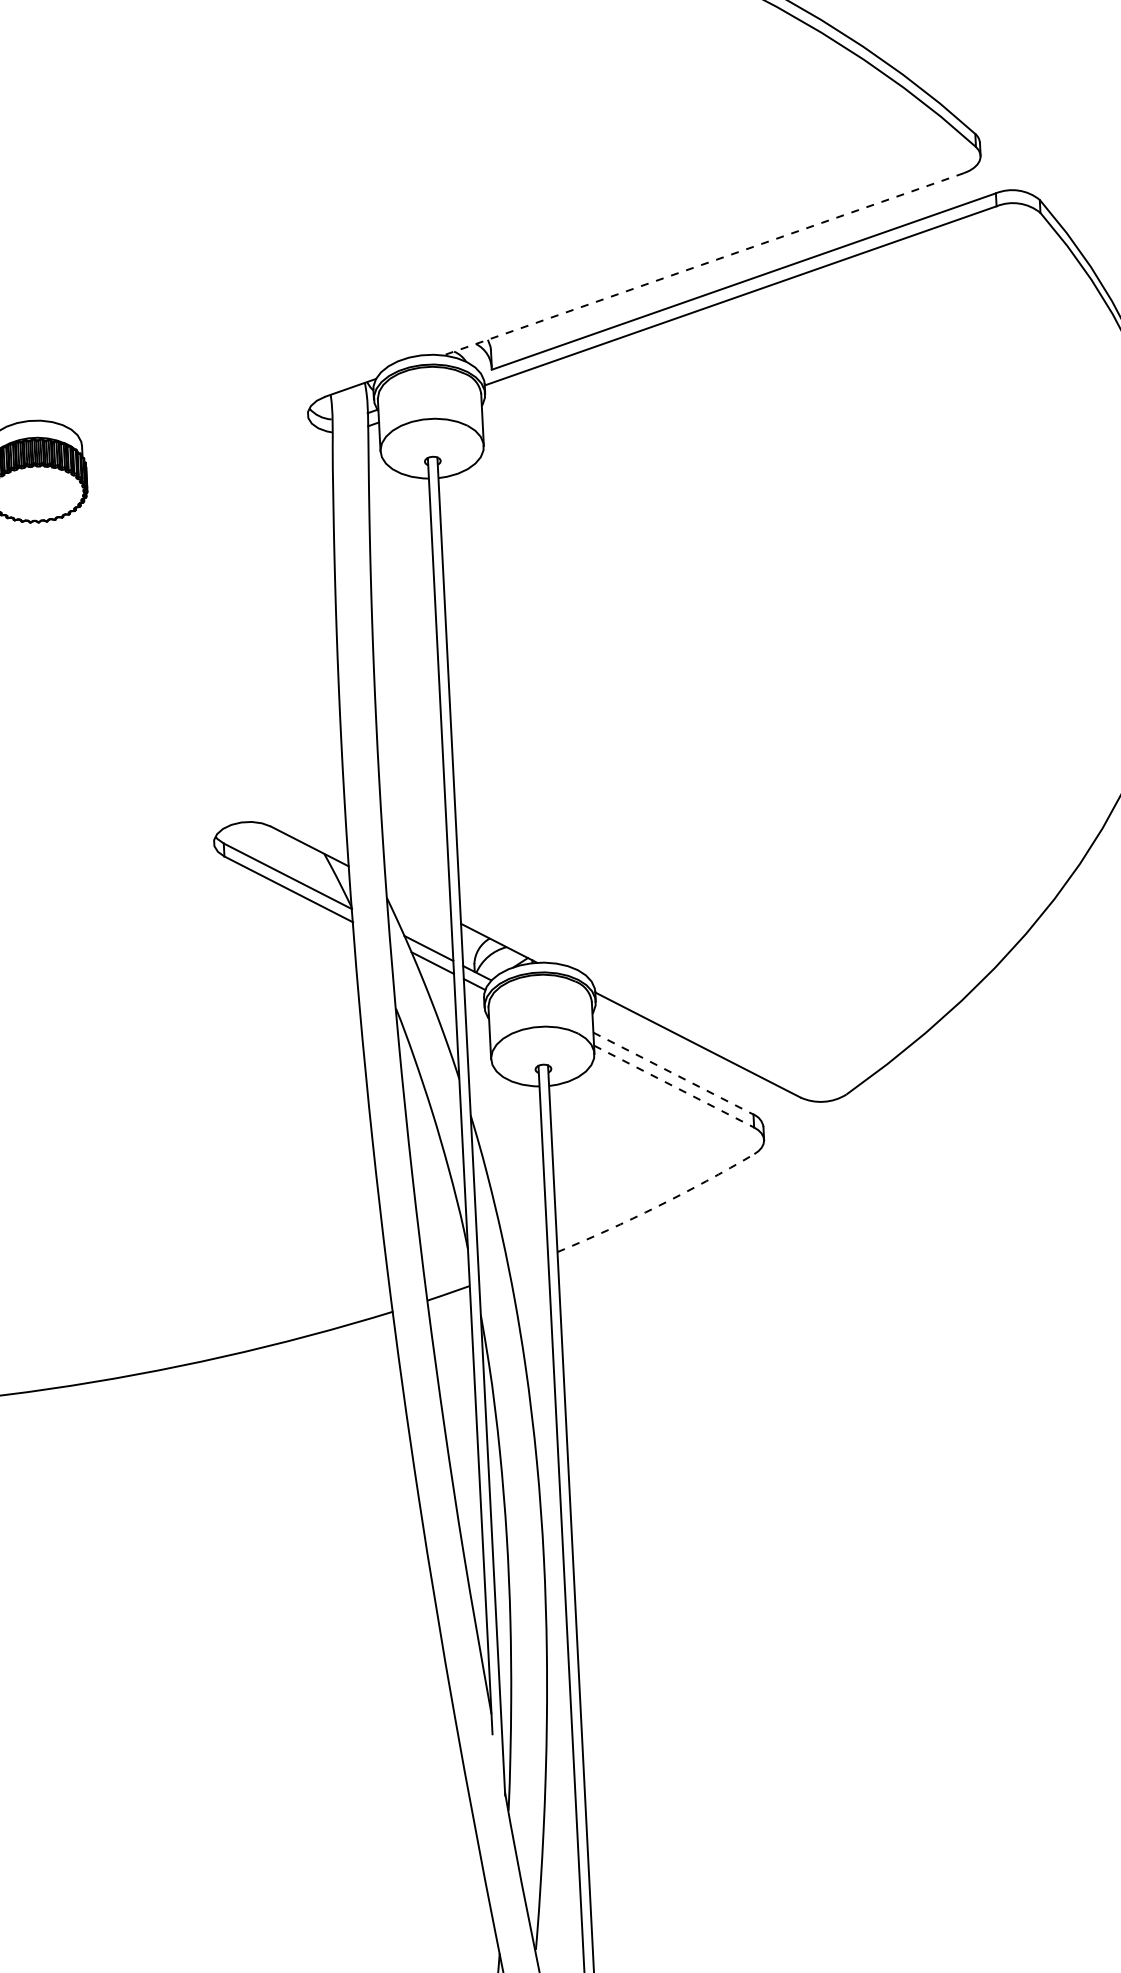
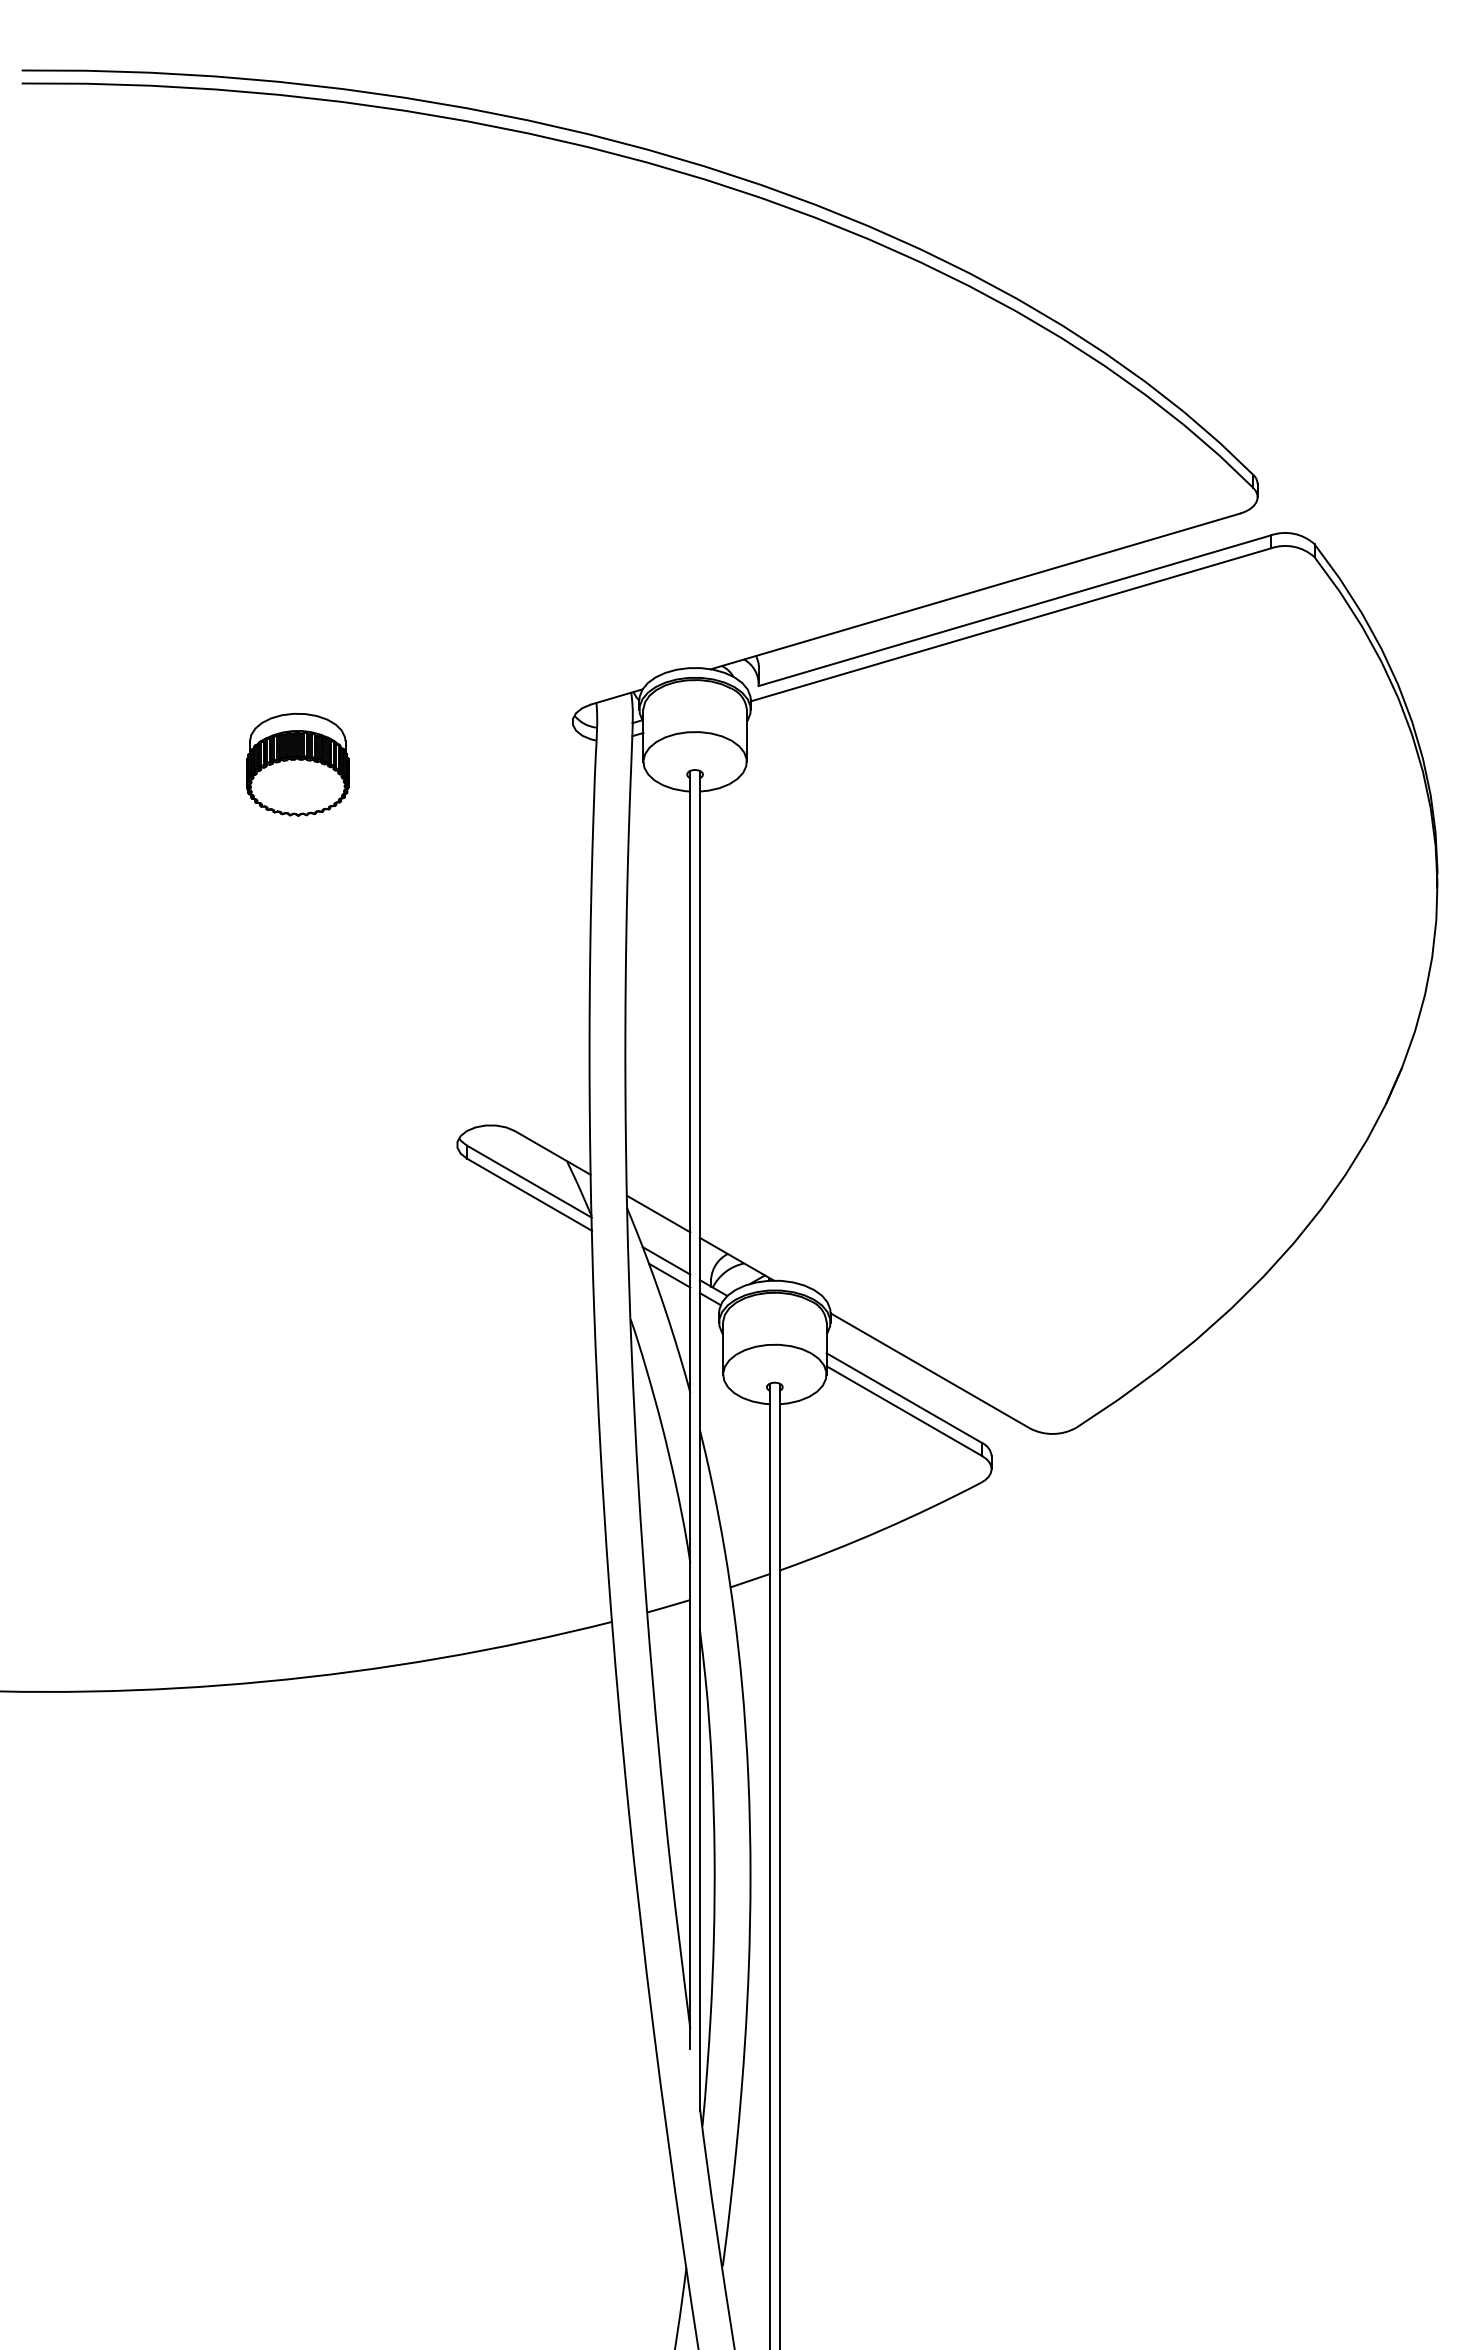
line: (703, 264) -> (975, 591), dashed -> solid
line: (418, 901) -> (658, 1213), added
line: (673, 1073) -> (904, 1398), dashed -> solid
line: (674, 1086) -> (904, 1411), dashed -> solid
arc: (657, 1206) -> (881, 1530), dashed -> solid
line: (528, 1263) -> (750, 1580), added

